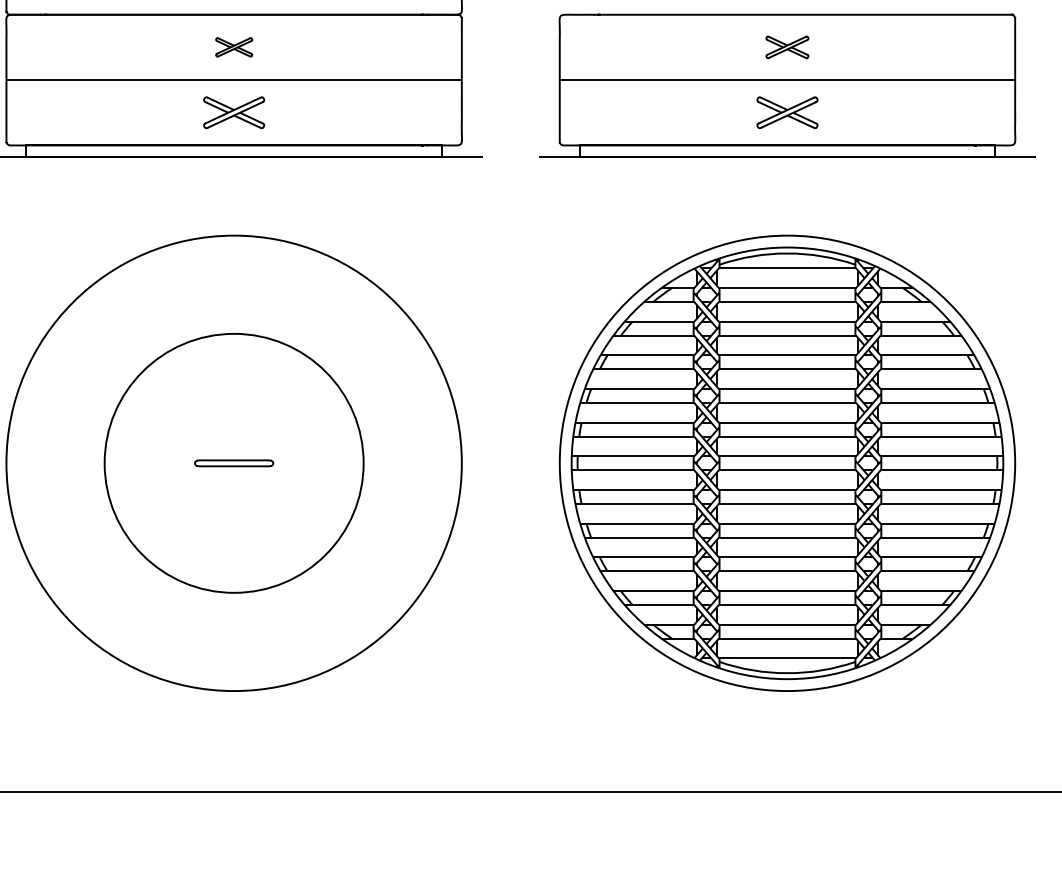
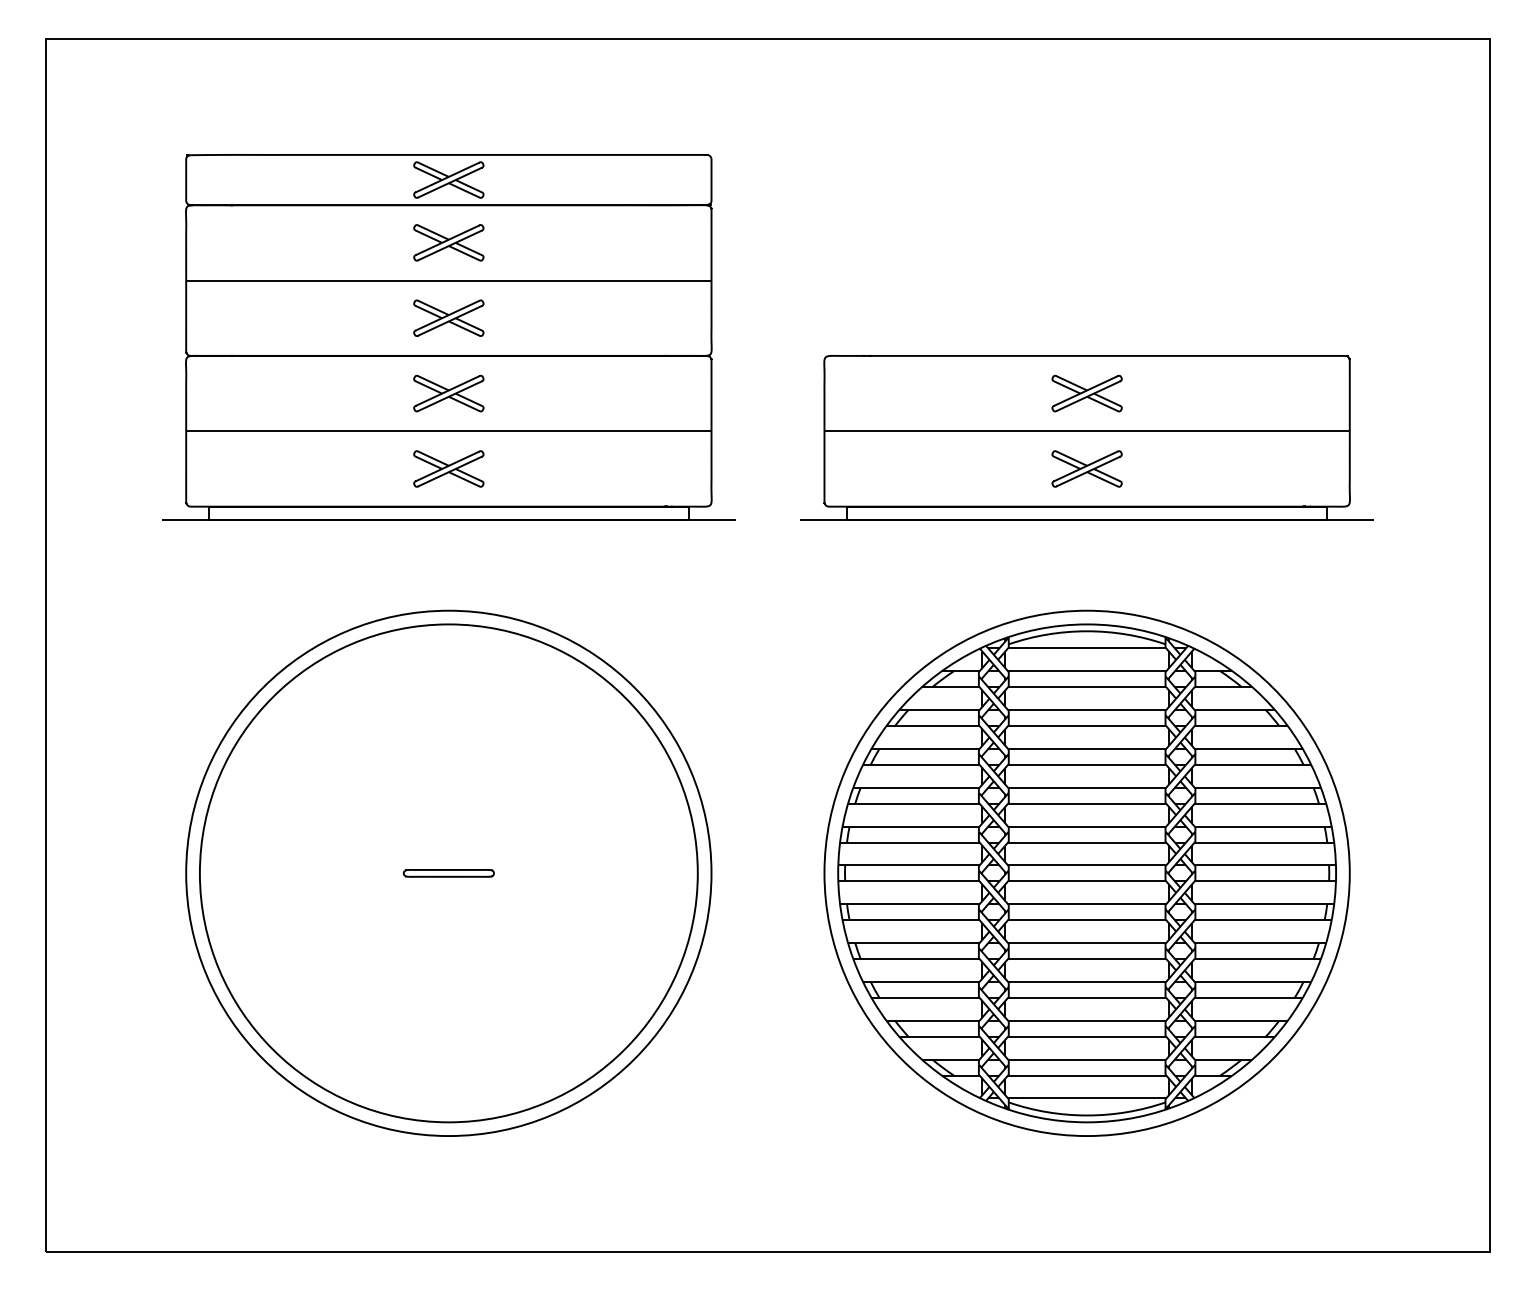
part: (233, 47) -> (448, 393), size x1.67
part: (786, 47) -> (1086, 393), size x1.43
circle: (233, 463) -> (448, 873), size x1.67

